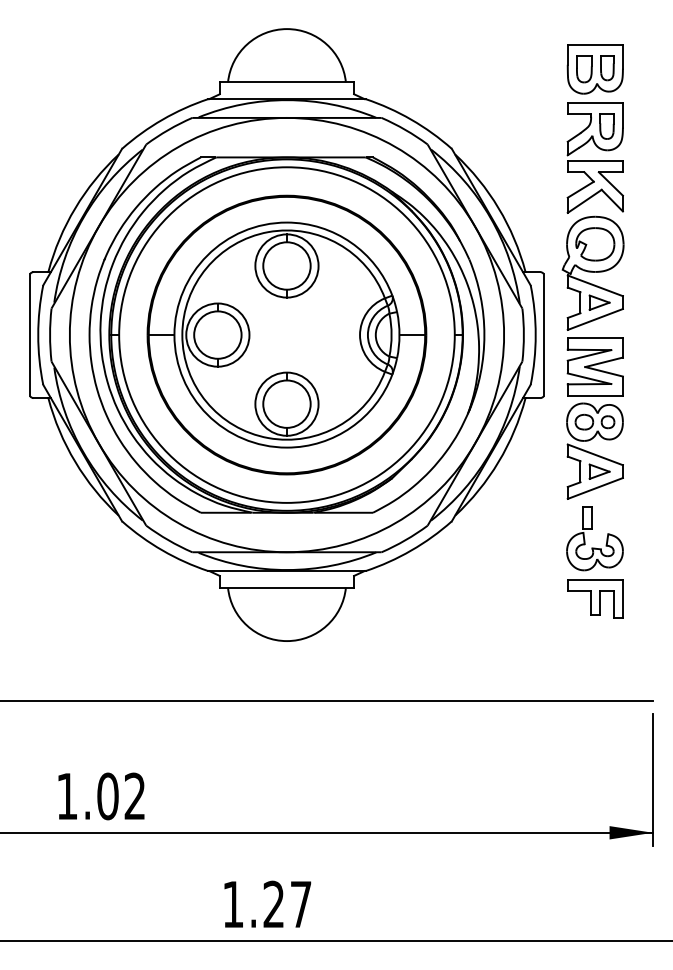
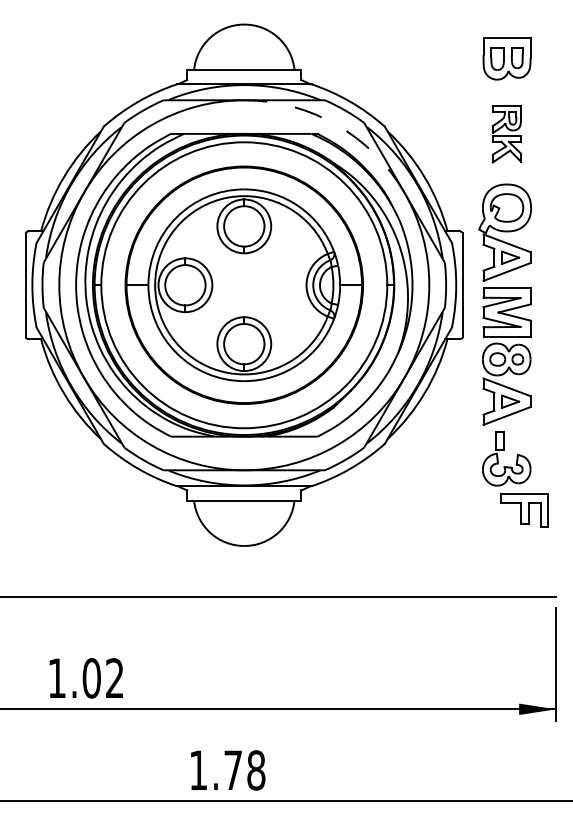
arc: (395, 147) -> (336, 125), solid -> dashed
part: (594, 157) -> (506, 133), size x0.6
part: (595, 598) -> (525, 509), moved
text: (287, 904) -> (244, 770), 1.27 -> 1.78

